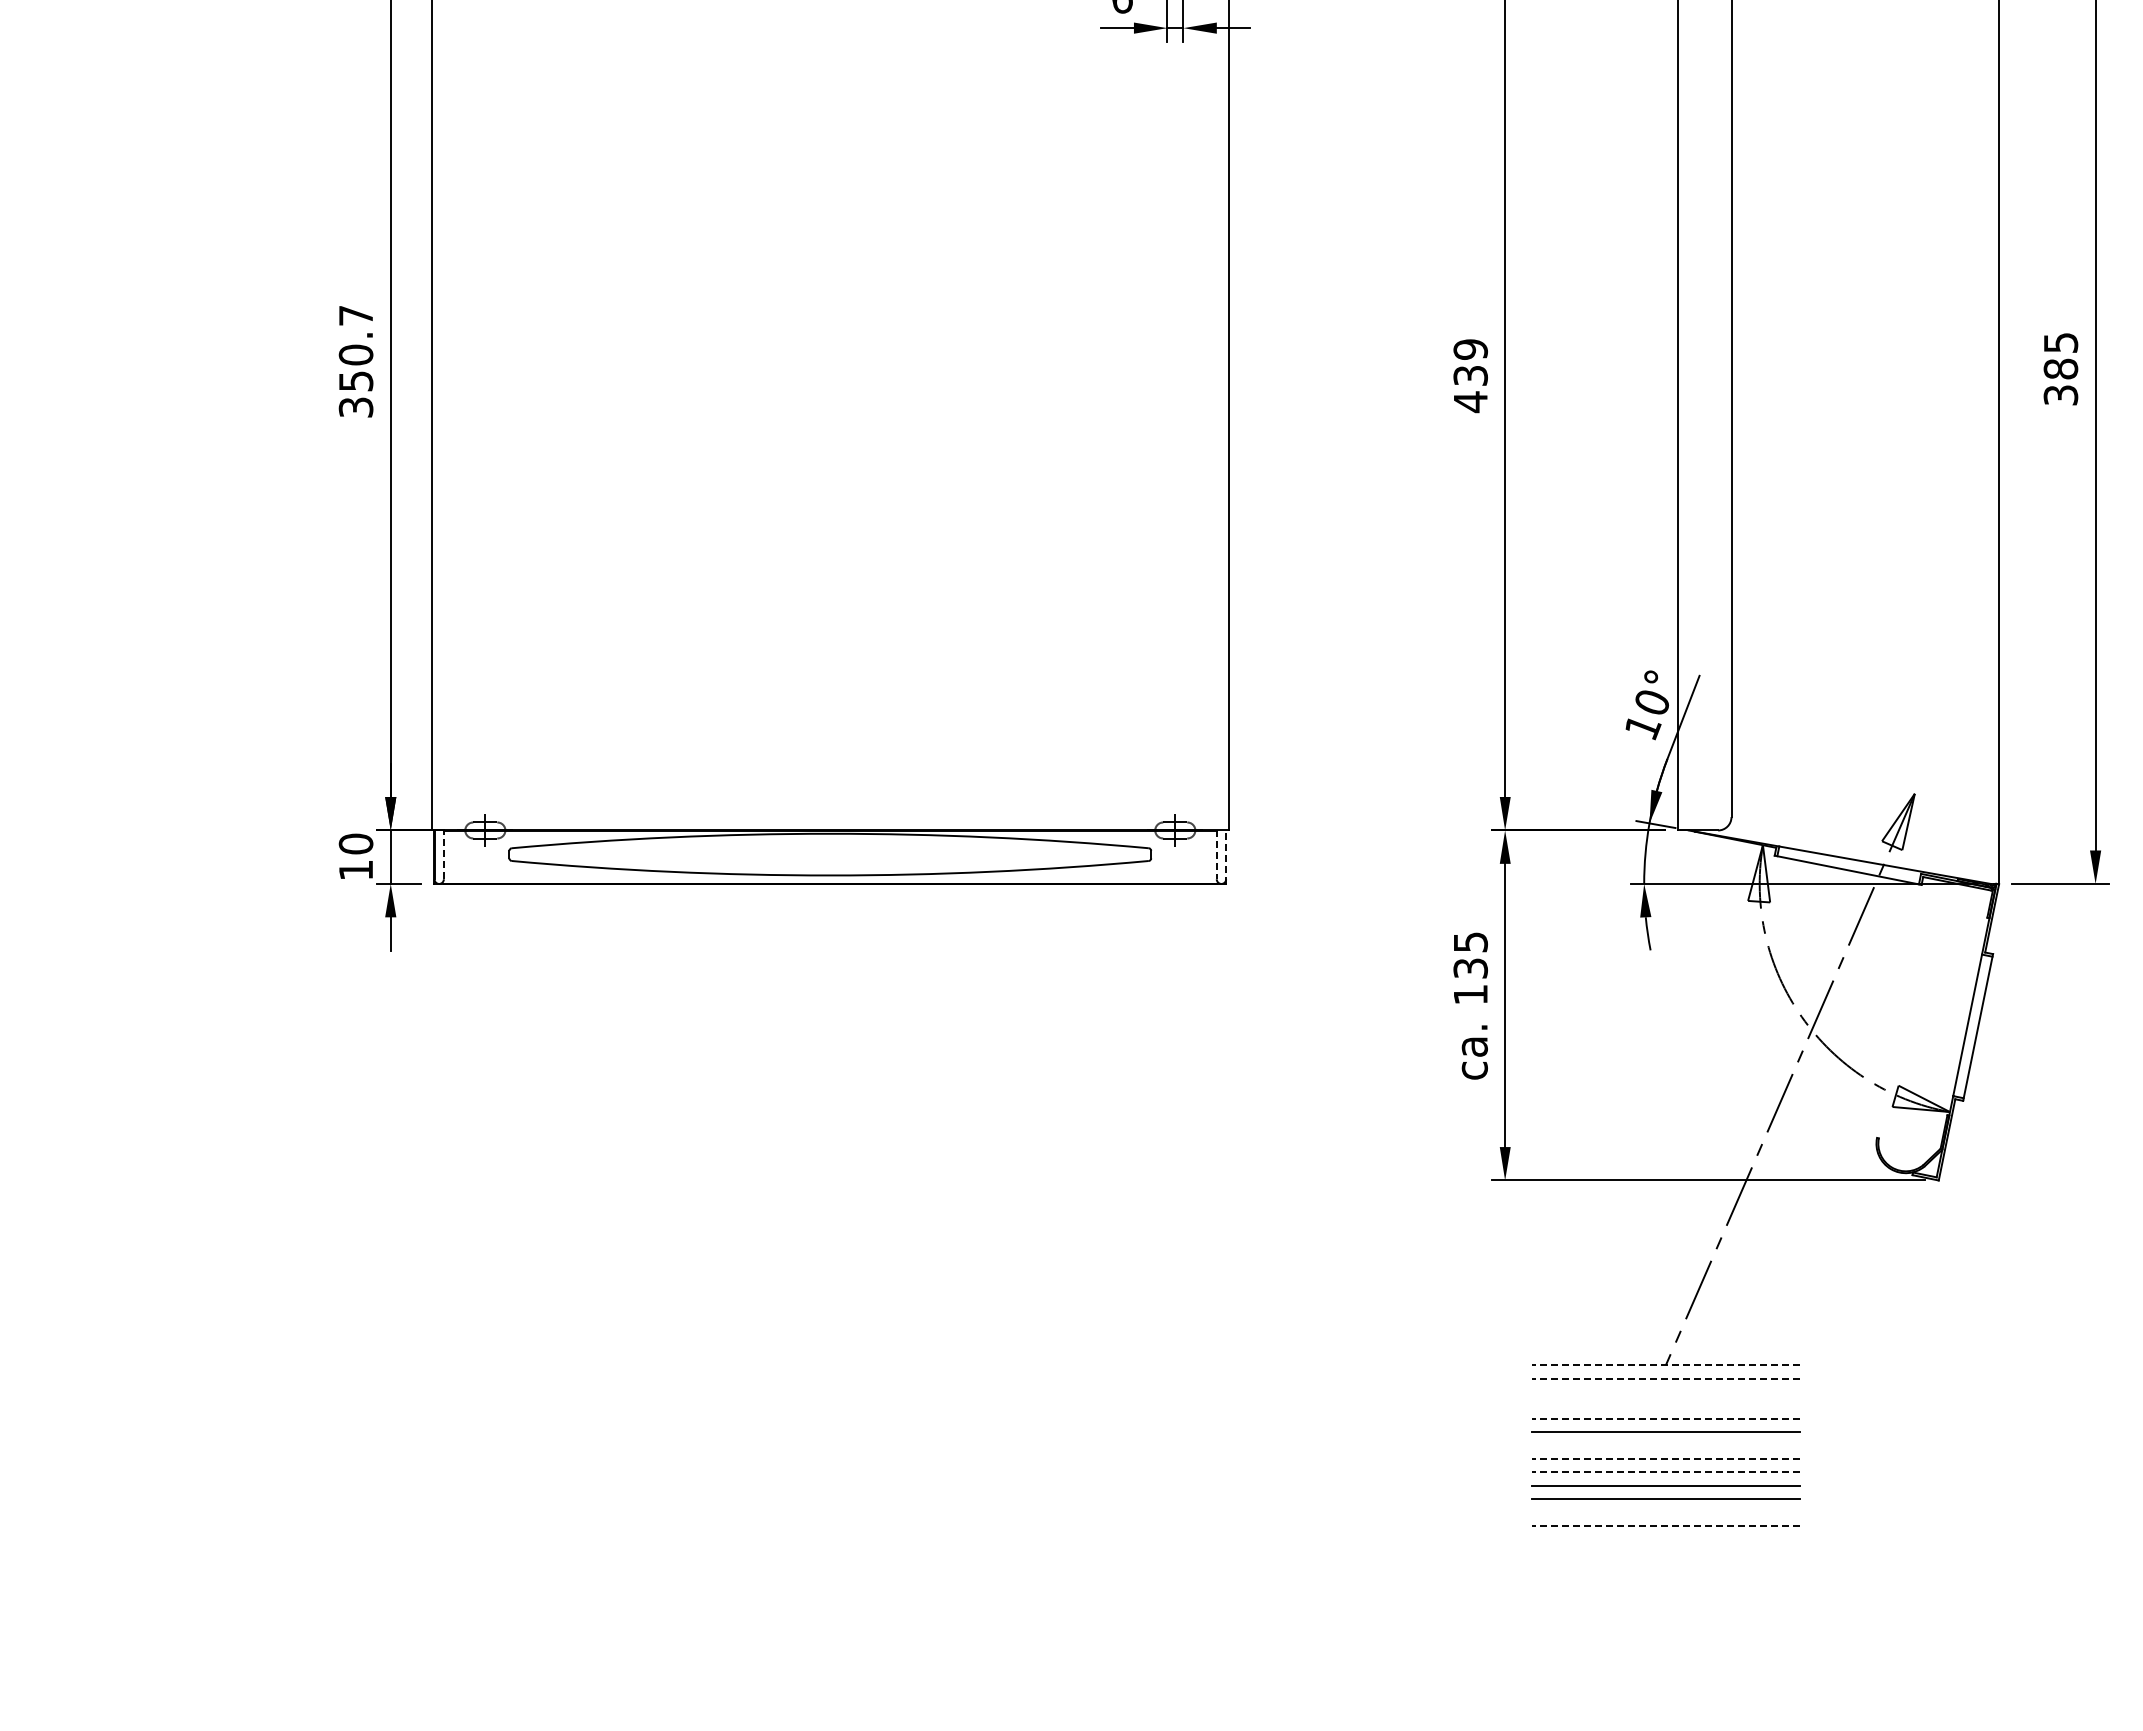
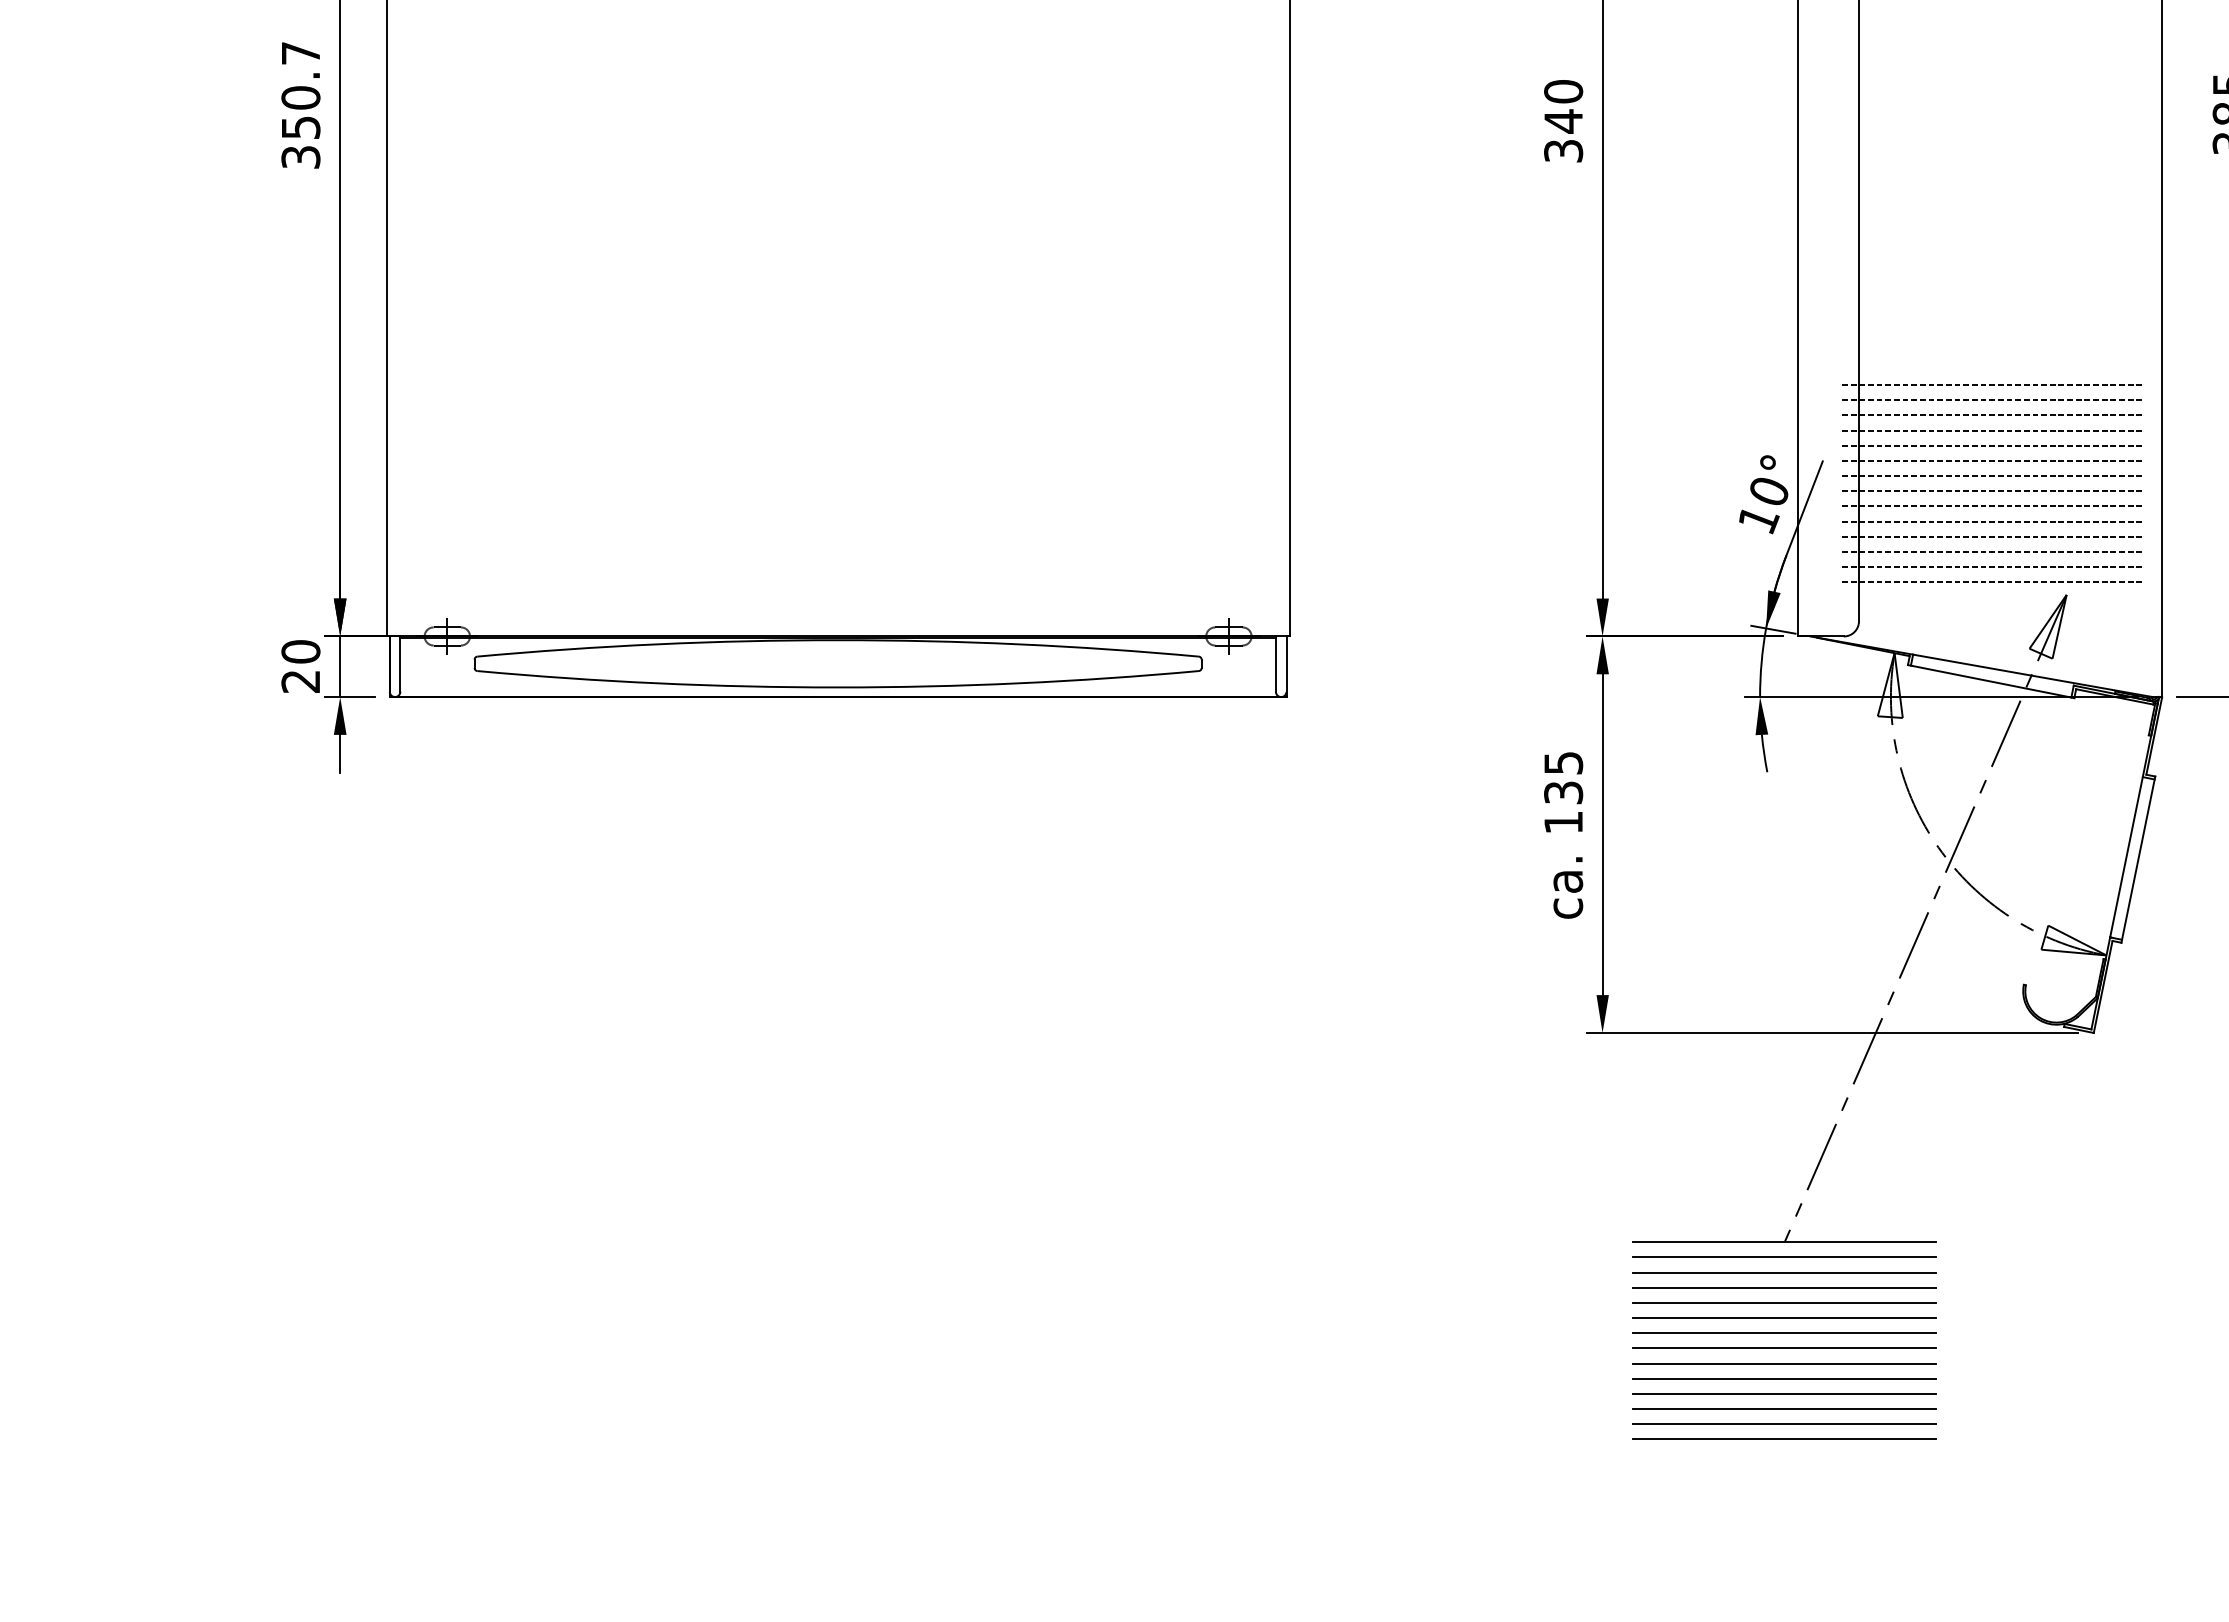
text: (1470, 376) -> (1563, 122), 439 -> 340
line: (1847, 608) -> (1990, 385), added
line: (1847, 622) -> (1990, 400), added
line: (1847, 635) -> (1990, 415), added
line: (1847, 648) -> (1990, 430), added
line: (1847, 662) -> (1990, 446), added
line: (1847, 675) -> (1990, 460), added
line: (1847, 688) -> (1990, 475), added
line: (1847, 702) -> (1990, 491), added
line: (1847, 715) -> (1990, 506), added
line: (1847, 728) -> (1990, 520), added
line: (1847, 742) -> (1990, 536), added
line: (1847, 755) -> (1990, 551), added
line: (1847, 769) -> (1990, 567), added
line: (1847, 782) -> (1990, 582), added
line: (443, 854) -> (399, 663), dashed -> solid
line: (1216, 855) -> (1275, 664), dashed -> solid
line: (1226, 857) -> (1286, 667), dashed -> solid
text: (355, 870) -> (300, 681), 10 -> 20
line: (1665, 1365) -> (1784, 1242), dashed -> solid
line: (1665, 1378) -> (1784, 1257), dashed -> solid
line: (1665, 1392) -> (1784, 1273), added
line: (1665, 1405) -> (1784, 1287), added
line: (1665, 1418) -> (1784, 1302), dashed -> solid
line: (1665, 1445) -> (1784, 1333), added
line: (1665, 1458) -> (1784, 1347), dashed -> solid
line: (1665, 1472) -> (1784, 1363), dashed -> solid
line: (1665, 1512) -> (1784, 1409), added
line: (1665, 1525) -> (1784, 1423), dashed -> solid
line: (1665, 1539) -> (1784, 1439), added

